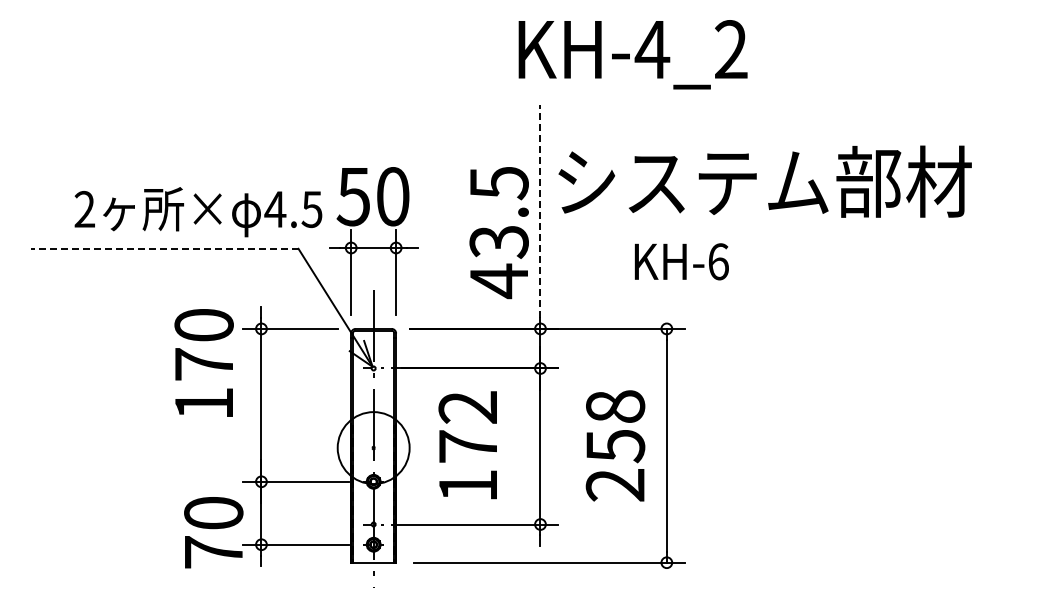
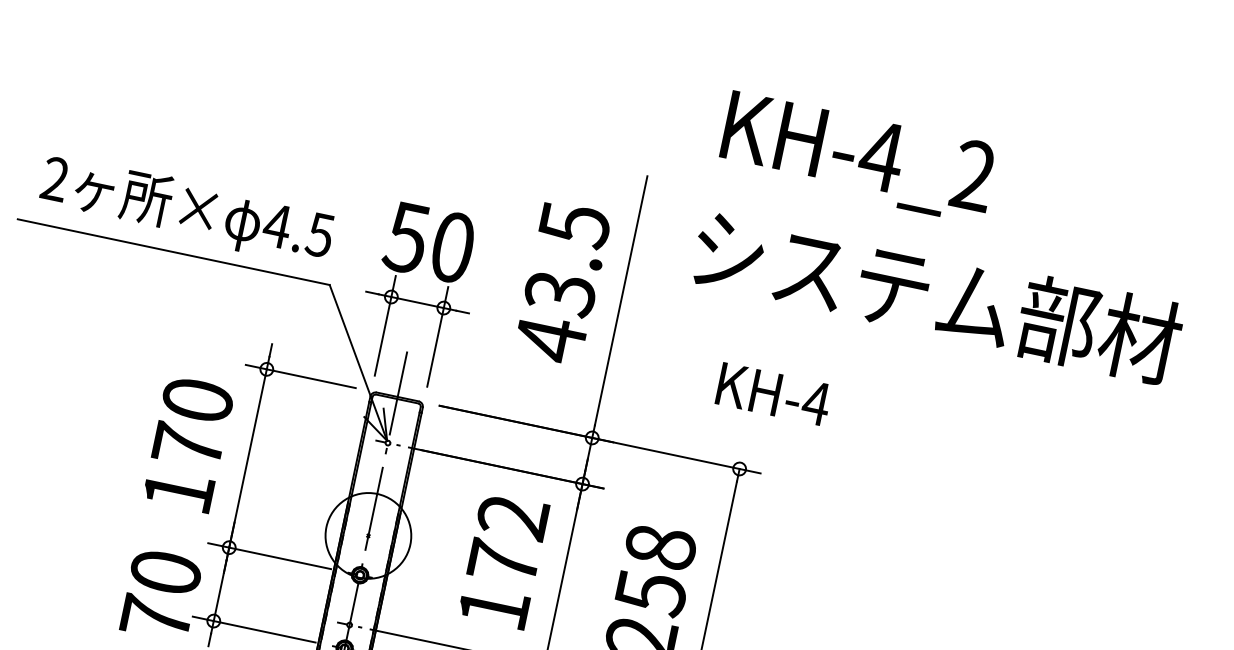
text: (632, 54) -> (857, 157), moved
text: (764, 181) -> (936, 295), moved
line: (540, 211) -> (621, 300), dashed -> solid
text: (198, 212) -> (187, 210), moved
text: (498, 233) -> (561, 283), moved
line: (164, 248) -> (173, 251), dashed -> solid
text: (718, 261) -> (816, 403), KH-6 -> KH-4
text: (203, 362) -> (187, 443), moved
text: (467, 445) -> (502, 561), moved

